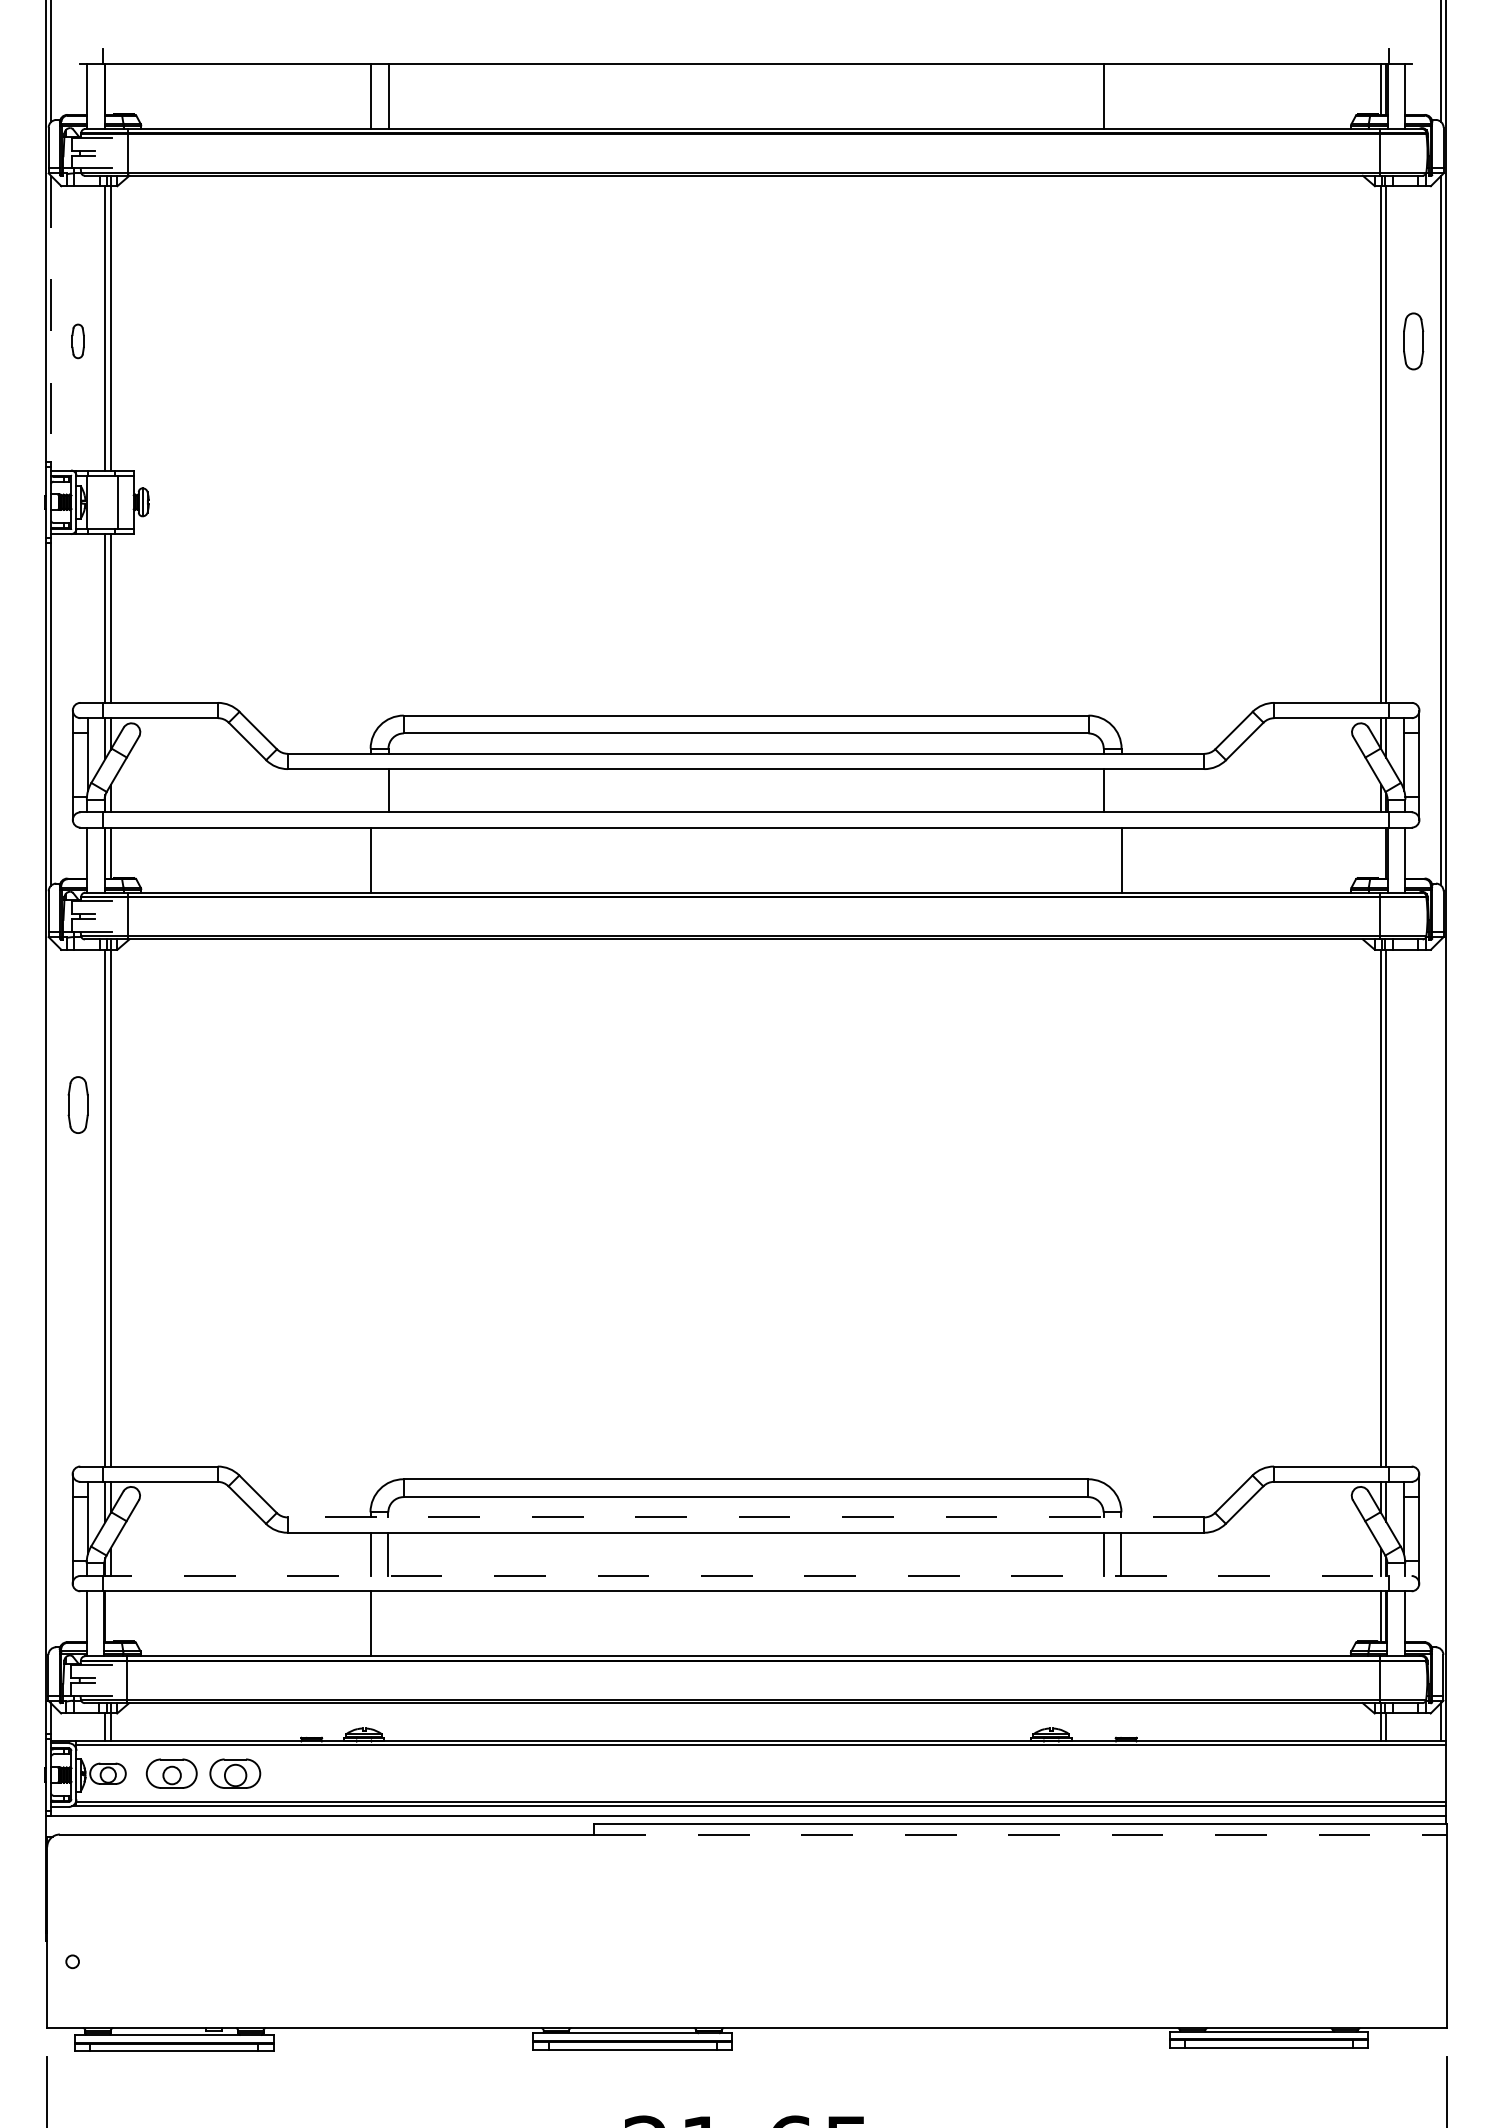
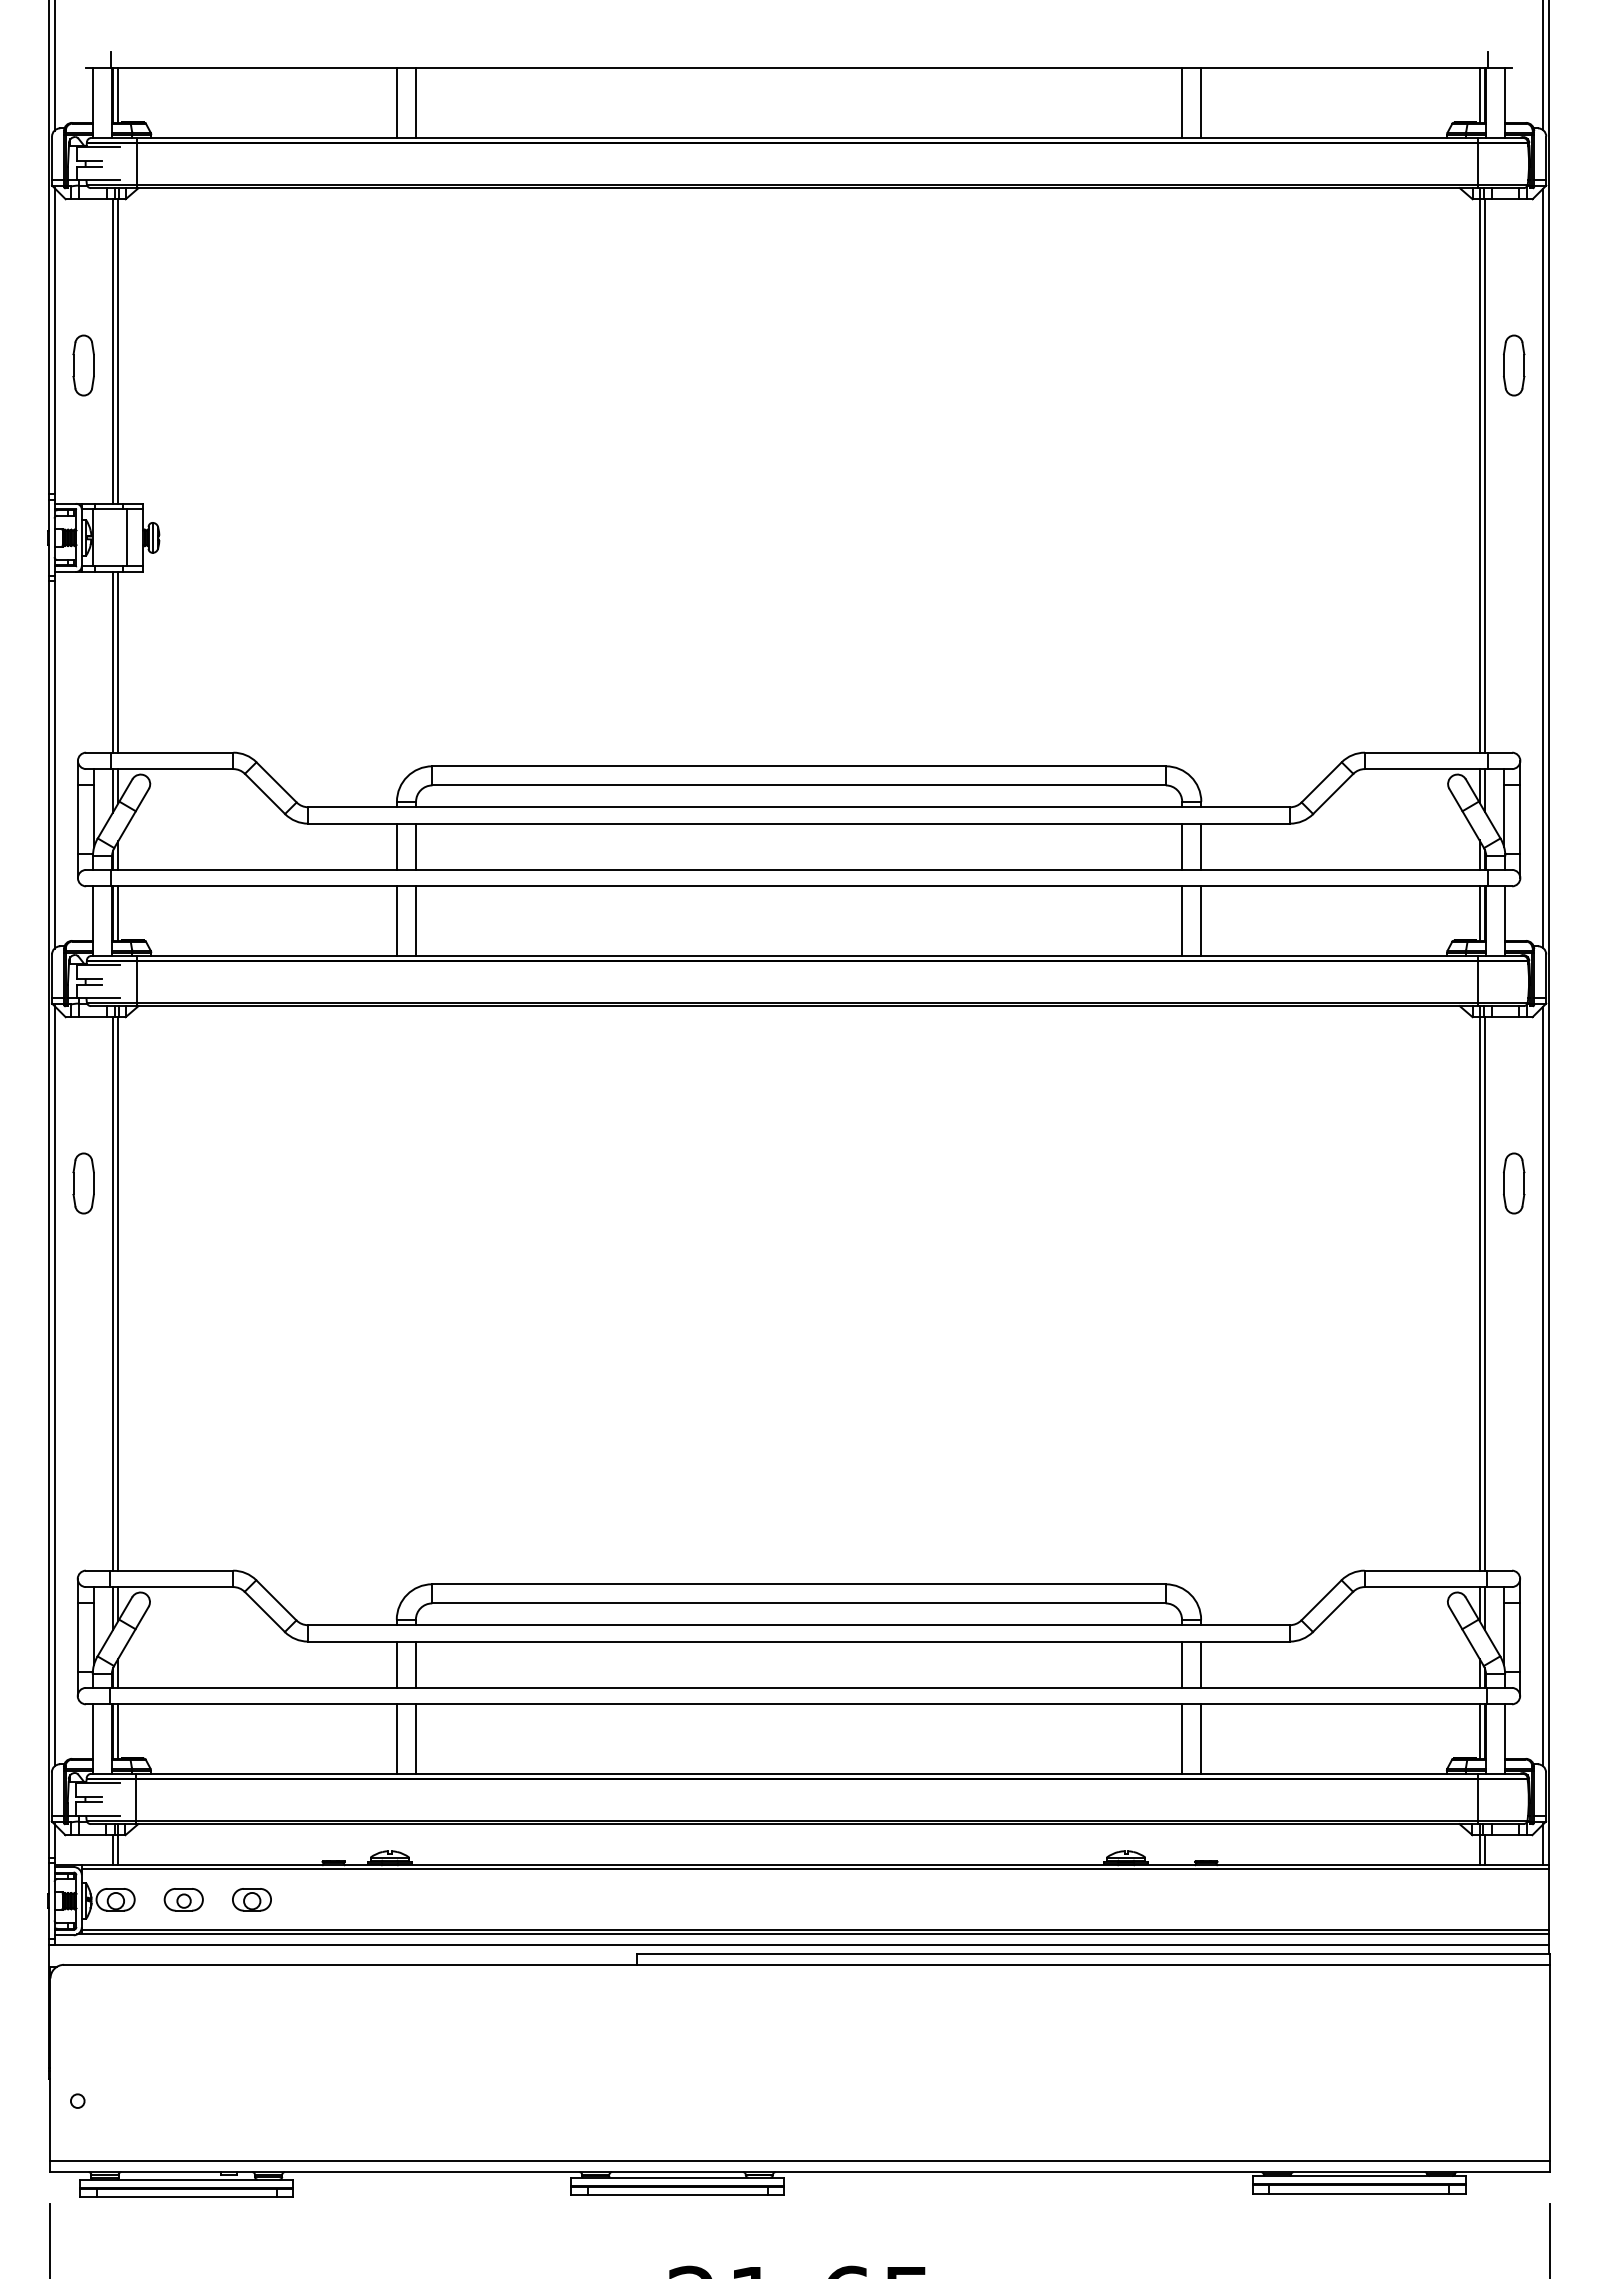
line: (110, 89) -> (118, 95), added
line: (1121, 95) -> (1201, 102), added
line: (50, 318) -> (54, 341), dashed -> solid
part: (78, 341) -> (83, 365), size x1.67
line: (371, 790) -> (397, 846), added
line: (1121, 790) -> (1201, 846), added
line: (1381, 853) -> (1479, 913), added
line: (388, 859) -> (416, 920), added
line: (1104, 859) -> (1182, 920), added
part: (1413, 1105) -> (1514, 1183), added
line: (50, 1294) -> (54, 1386), added
line: (1441, 1294) -> (1543, 1386), added
line: (745, 1517) -> (798, 1625), dashed -> solid
line: (745, 1575) -> (798, 1687), dashed -> solid
line: (110, 1616) -> (118, 1731), added
line: (387, 1623) -> (415, 1738), added
line: (1104, 1623) -> (1182, 1738), added
line: (1121, 1623) -> (1201, 1738), added
part: (171, 1773) -> (183, 1899), size x0.71
part: (234, 1773) -> (251, 1899), size x0.71
line: (1020, 1834) -> (1093, 1964), dashed -> solid
line: (747, 2018) -> (800, 2161), added

